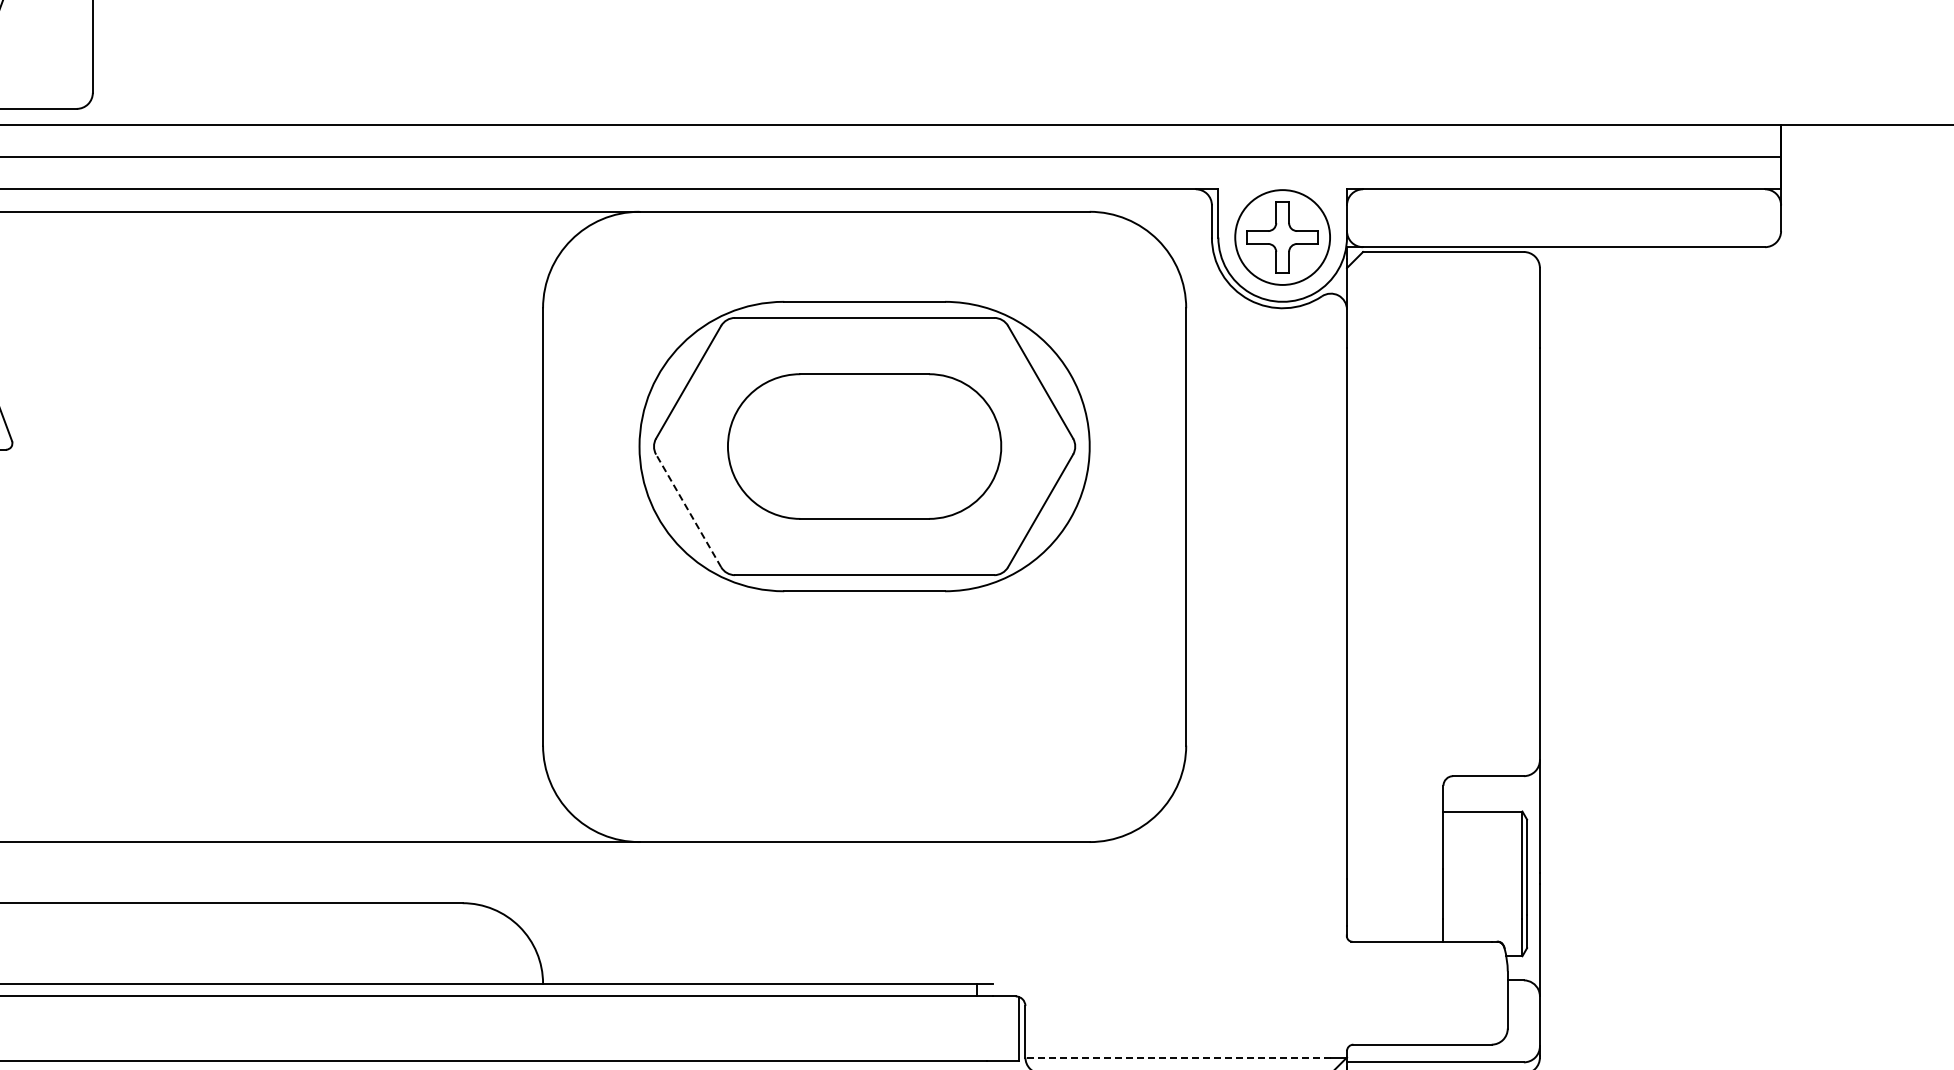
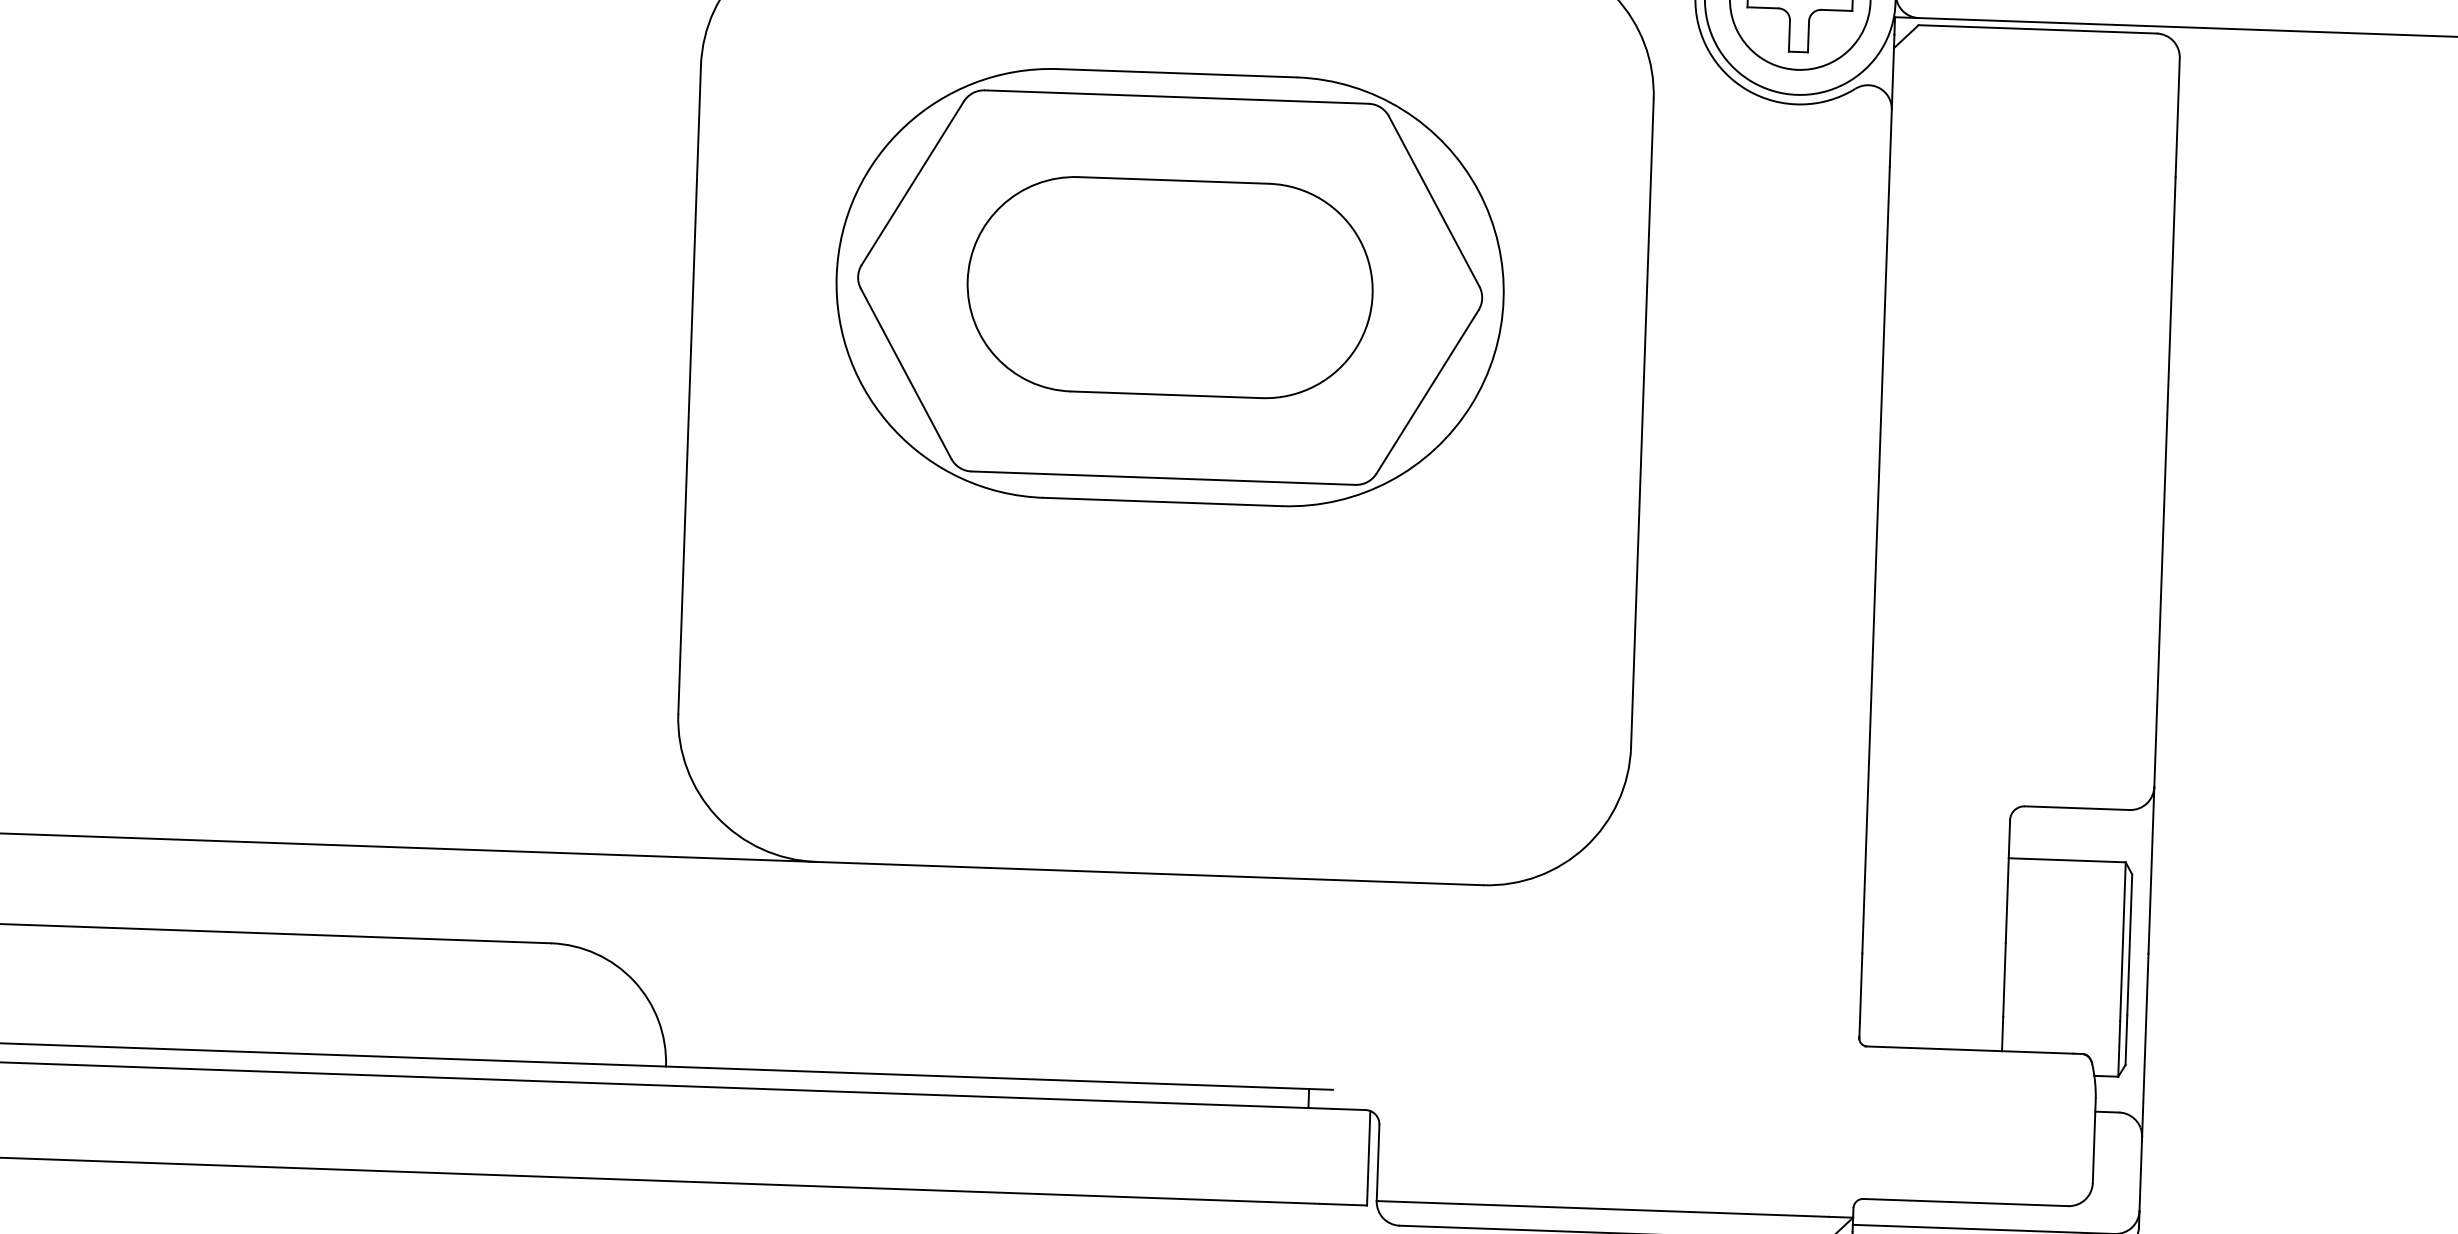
line: (688, 510) -> (905, 373), dashed -> solid
line: (1178, 1057) -> (1603, 1208), dashed -> solid

